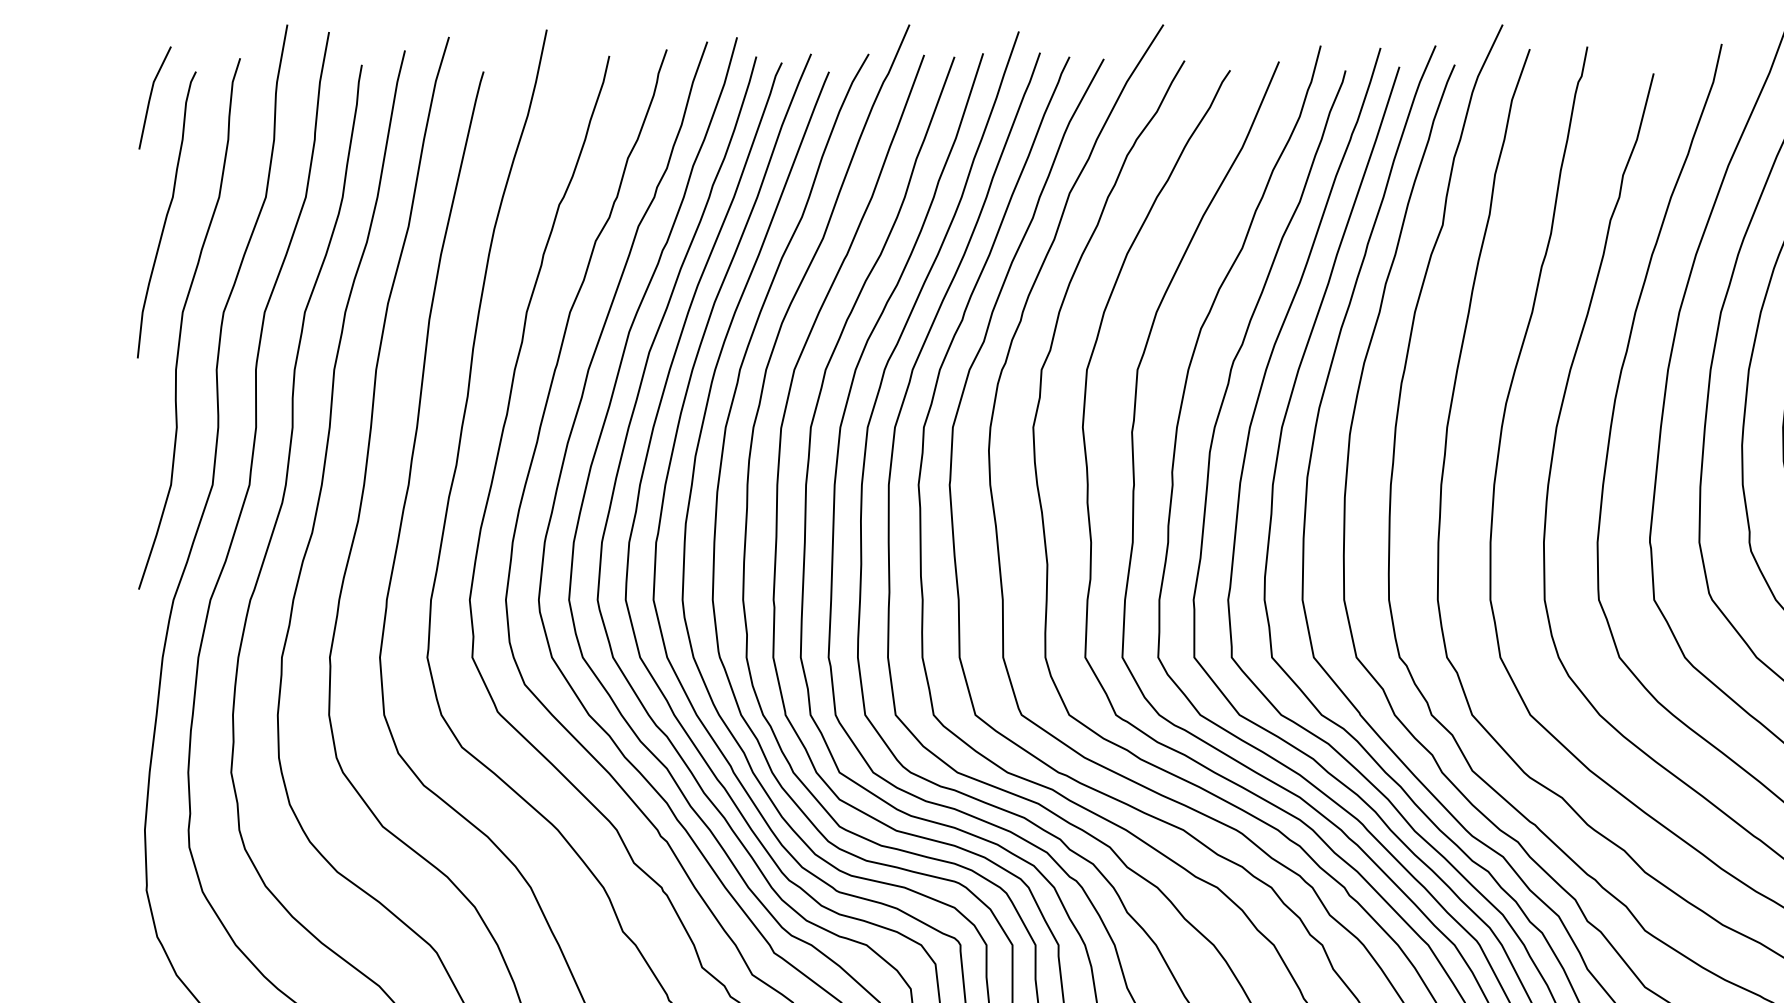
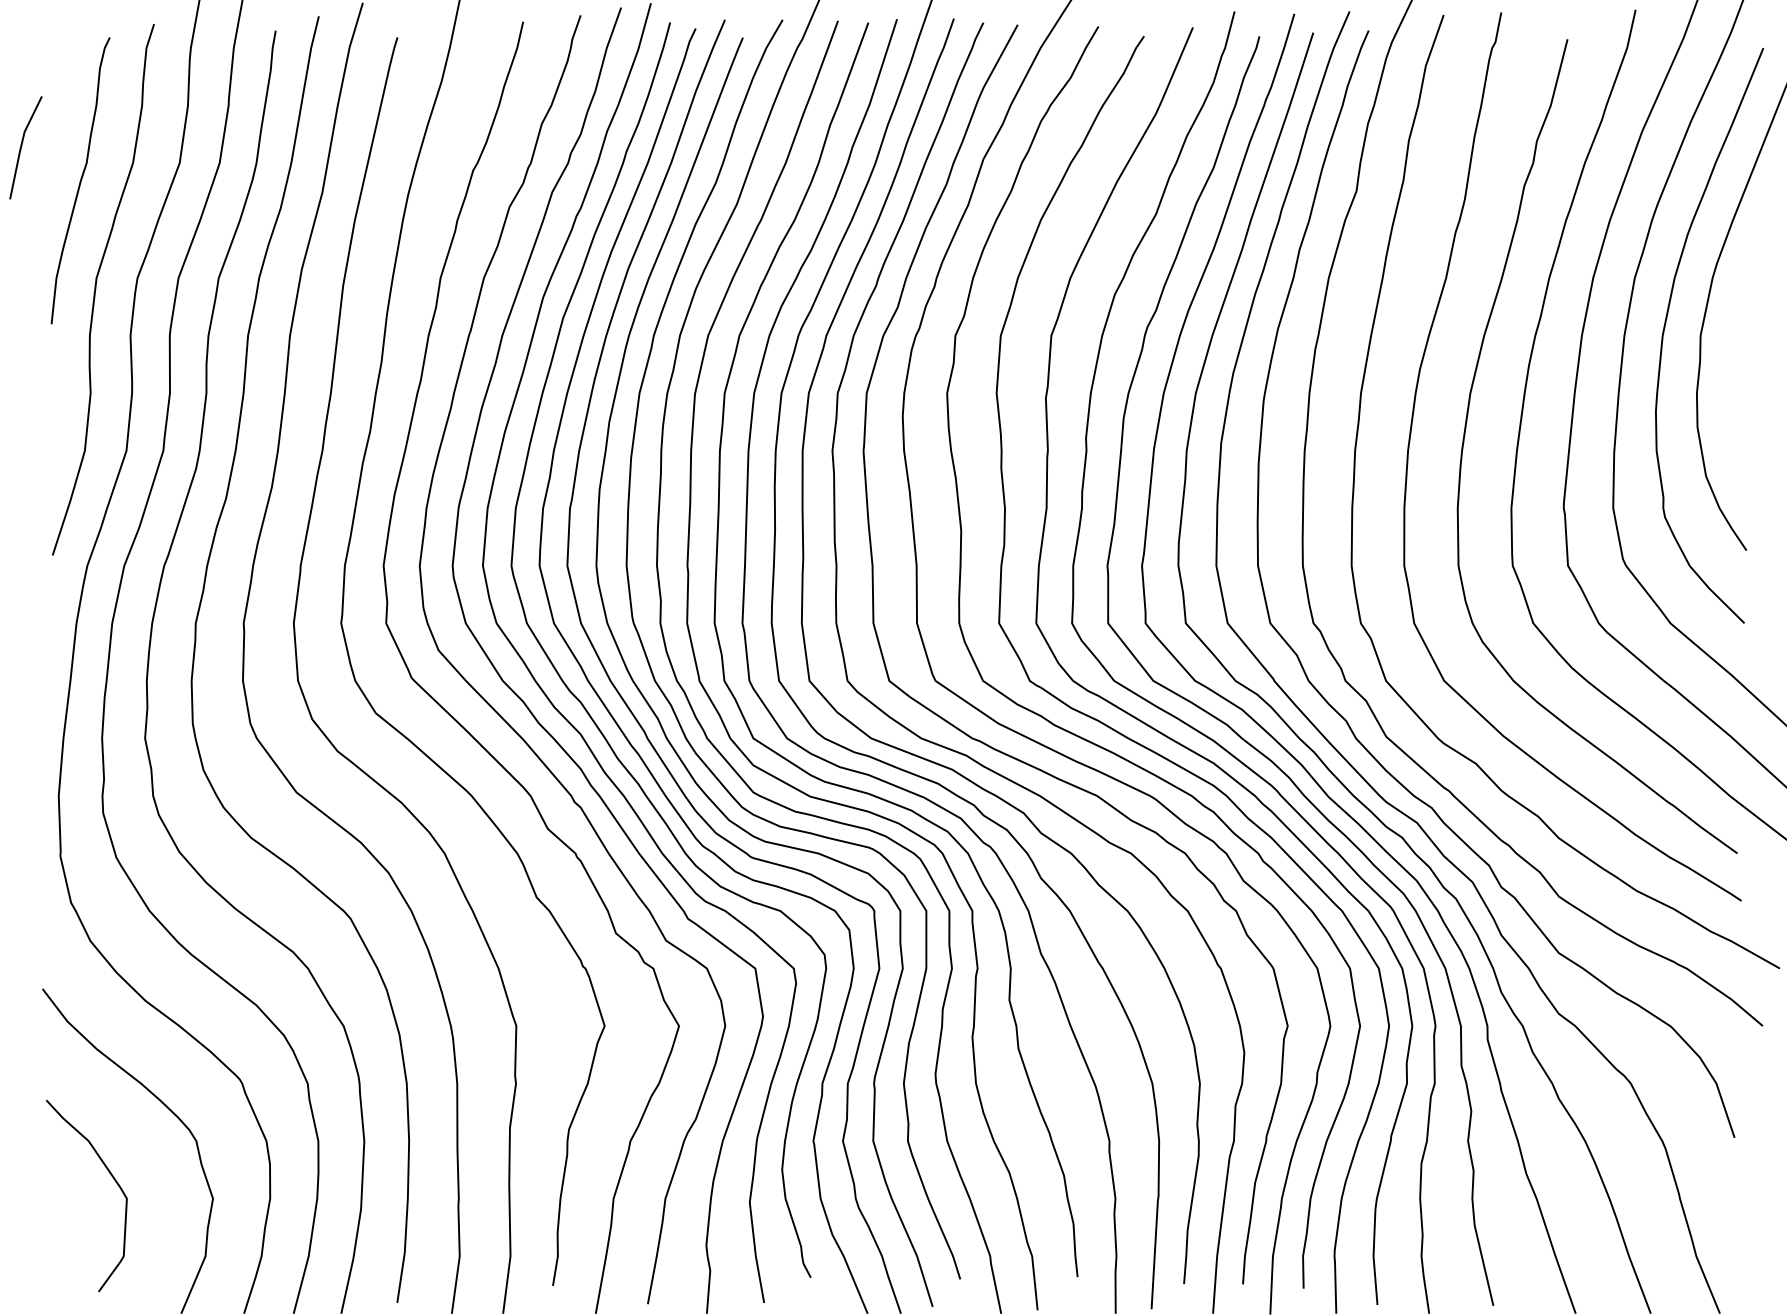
line: (151, 96) -> (22, 146), moved

